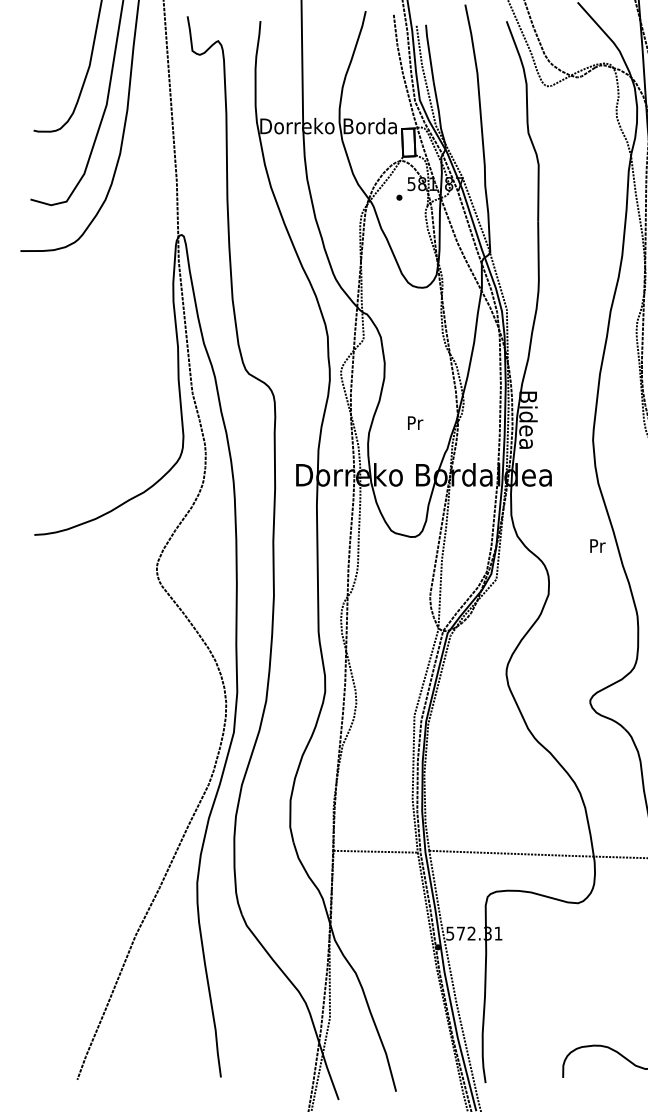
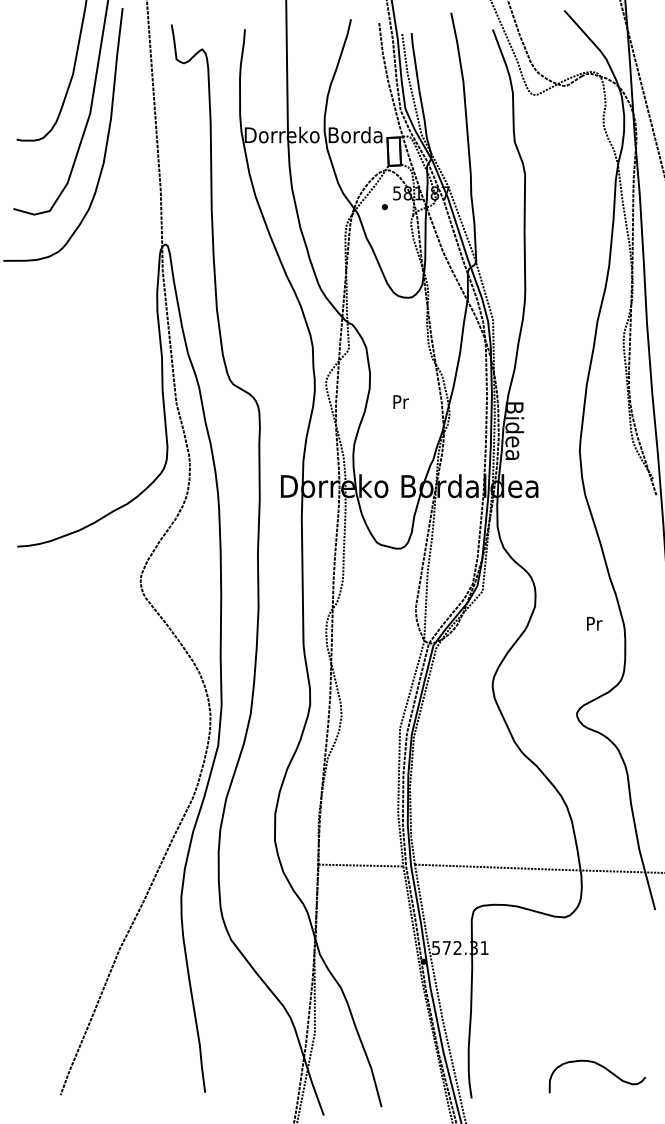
text: (414, 422) -> (400, 401), moved
text: (597, 545) -> (594, 623), moved

